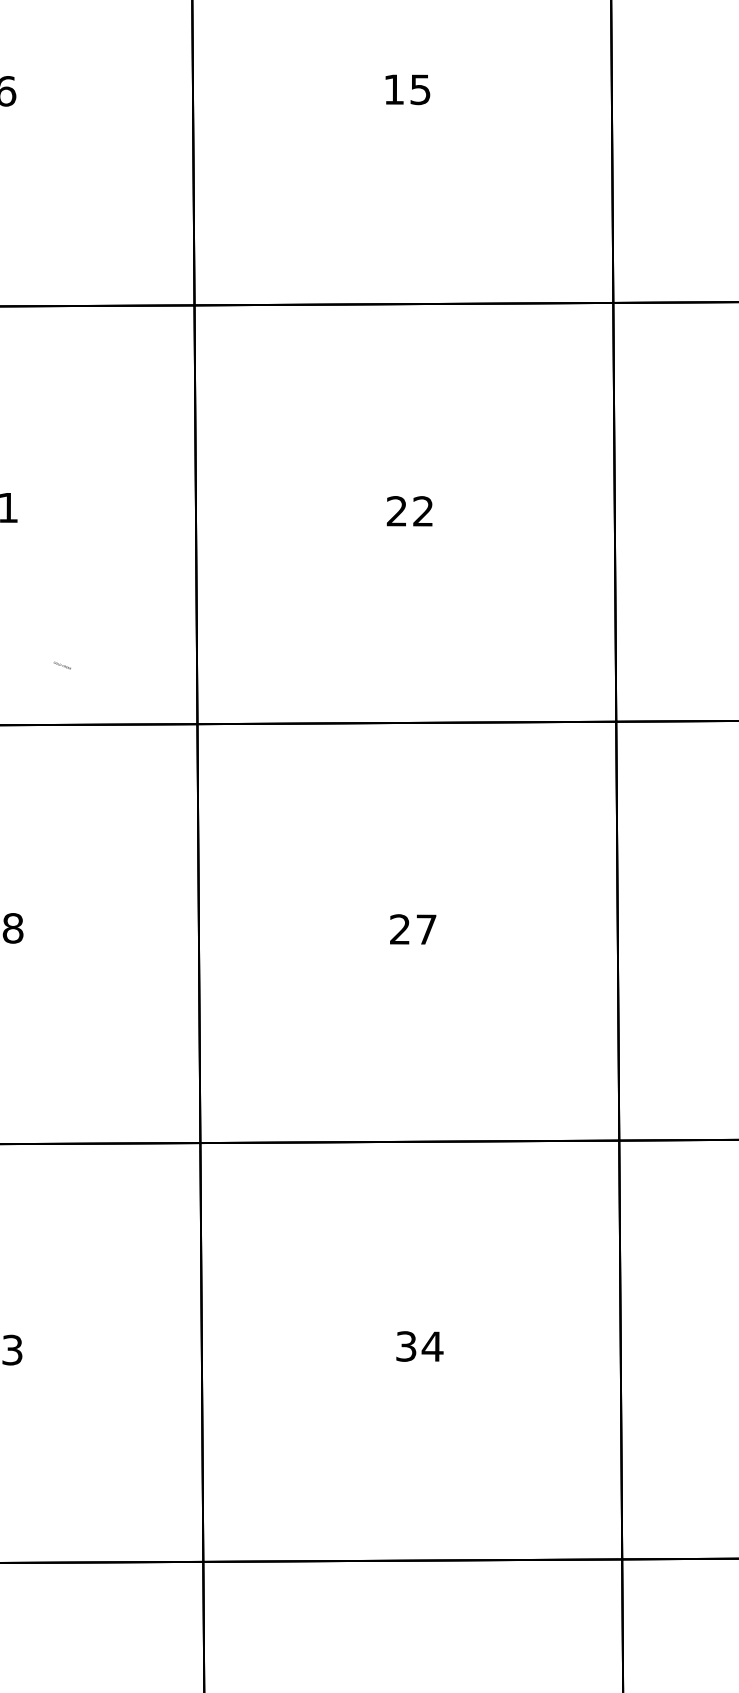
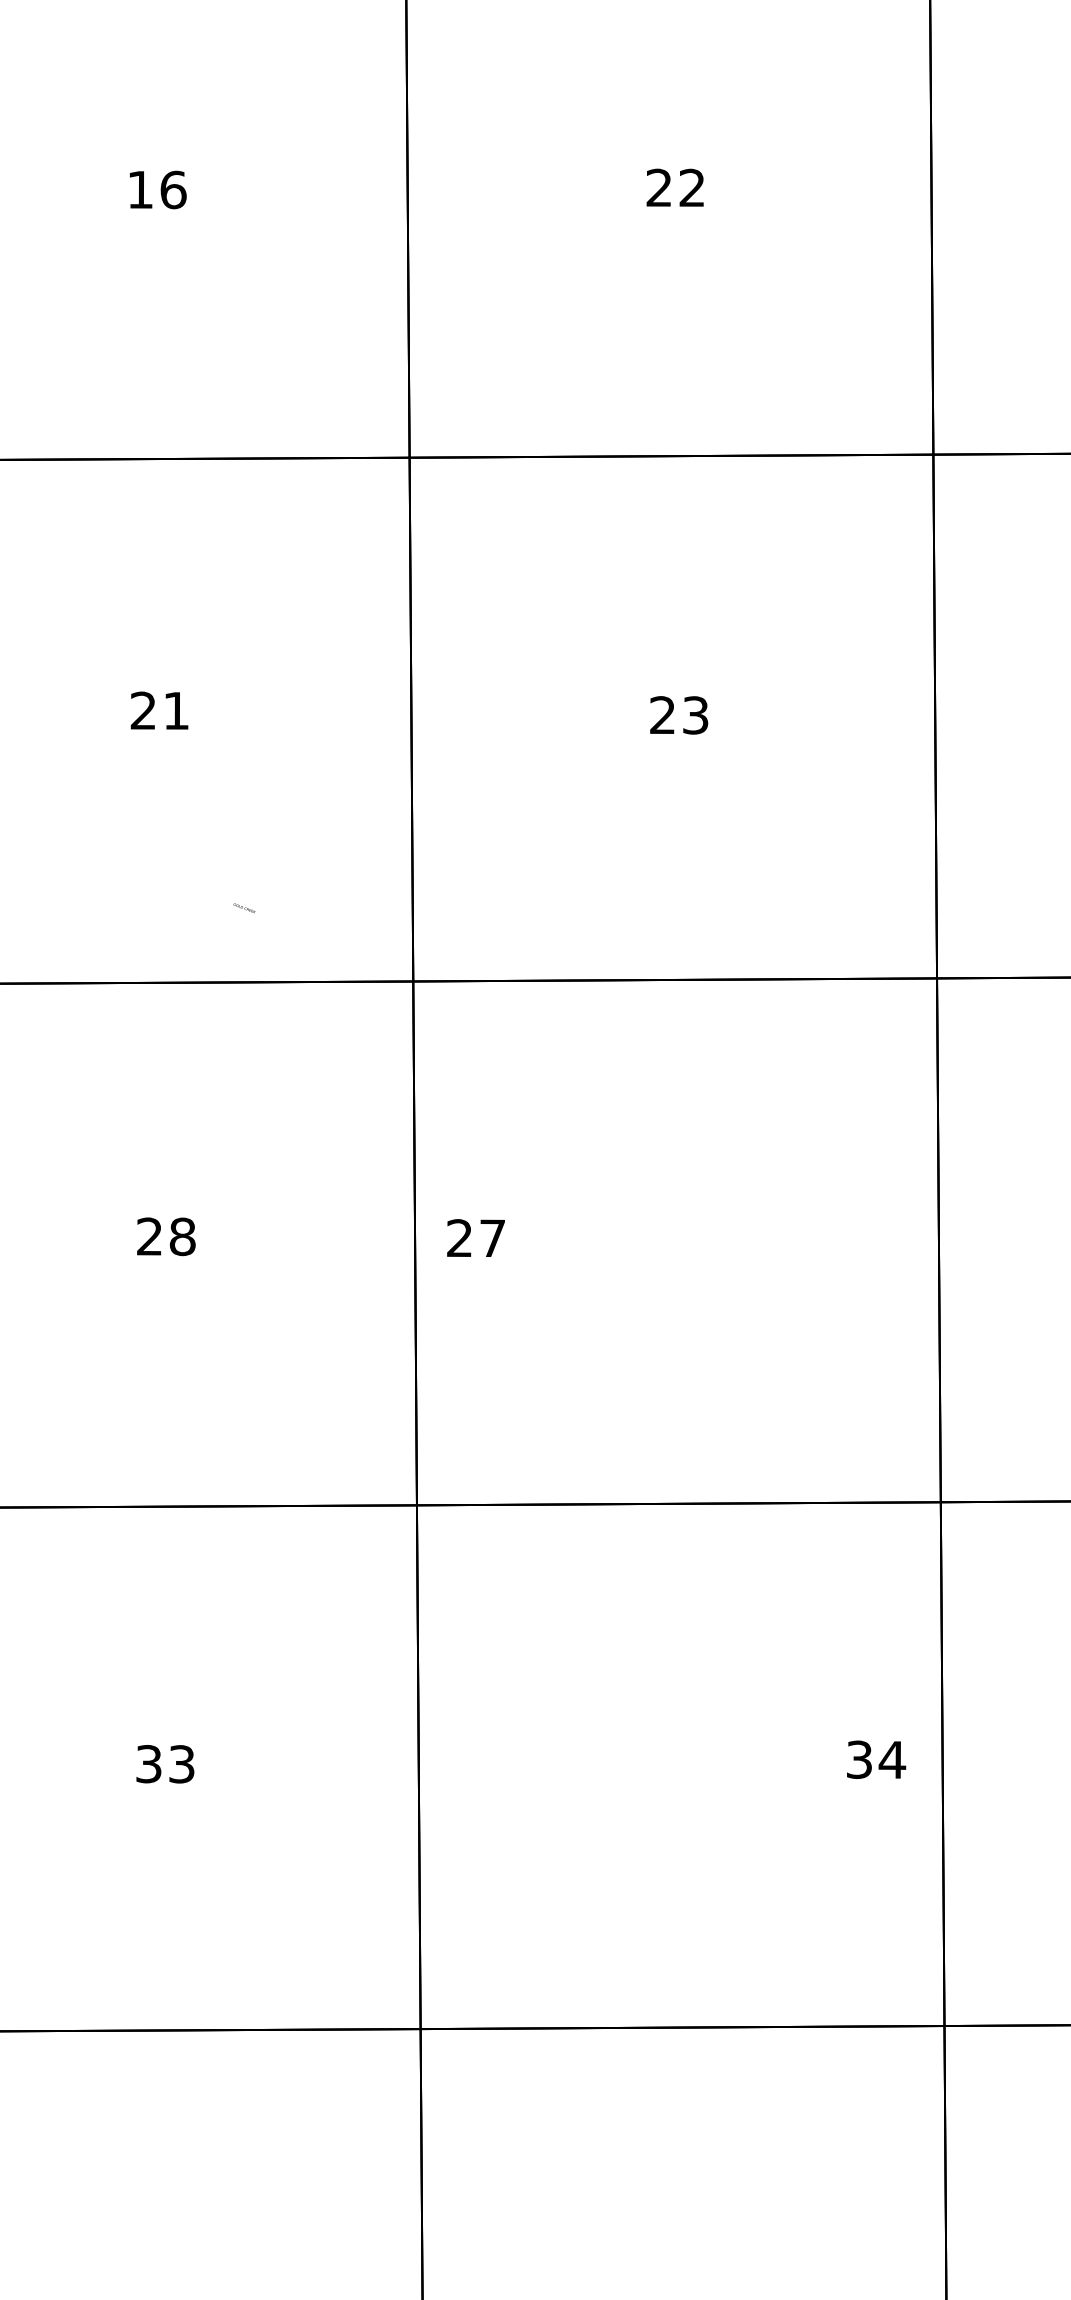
text: (407, 89) -> (675, 187), 15 -> 22
text: (423, 511) -> (695, 715), 22 -> 23
text: (412, 928) -> (475, 1237), moved
text: (419, 1346) -> (876, 1759), moved

